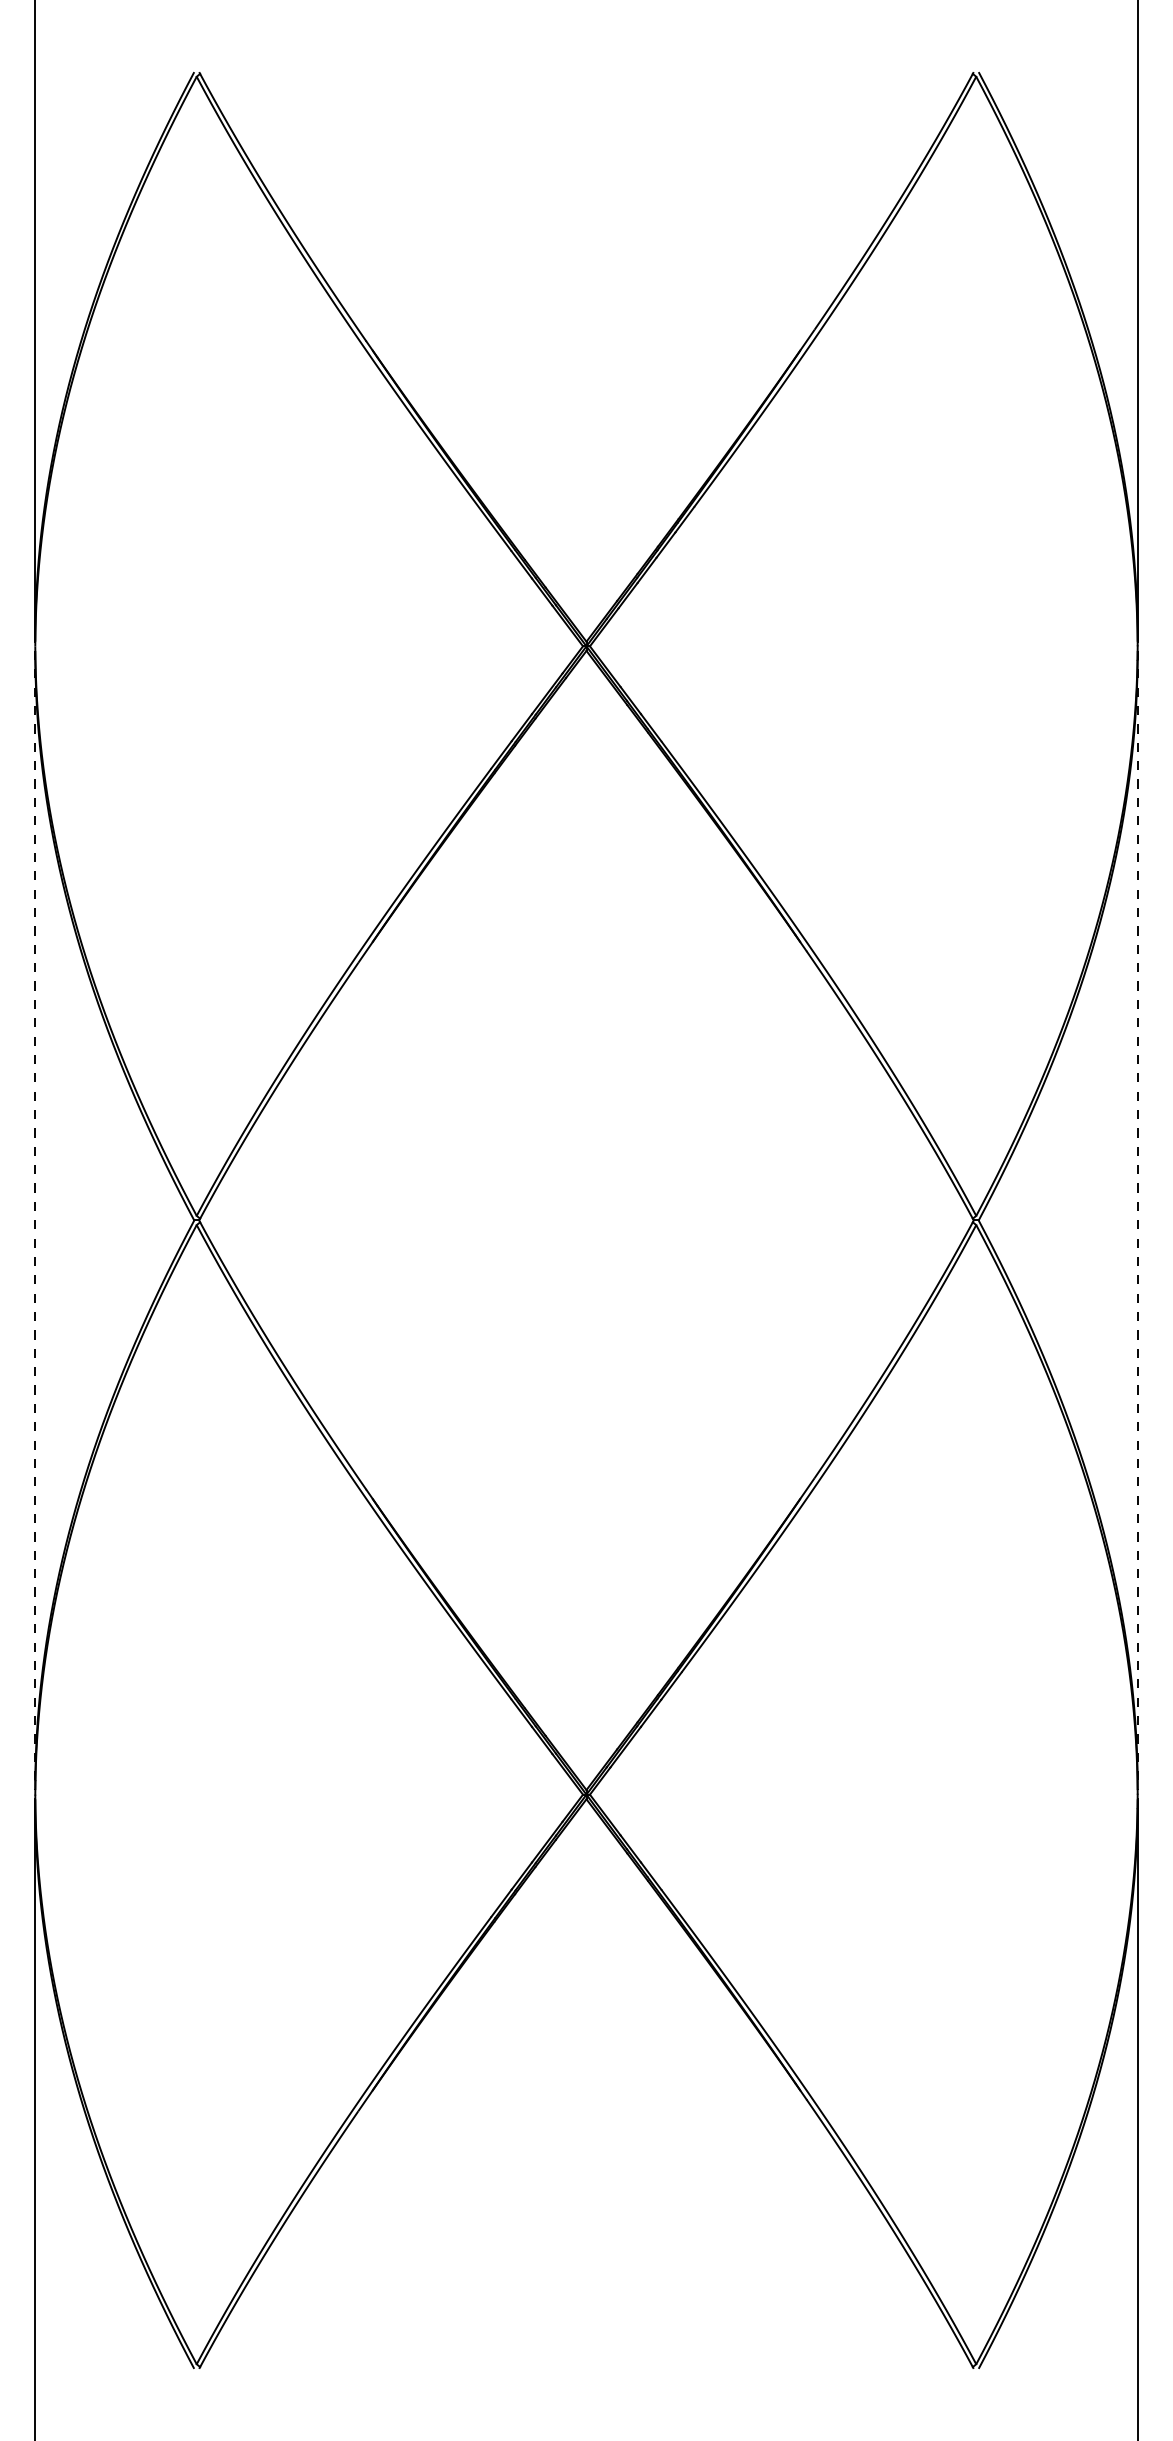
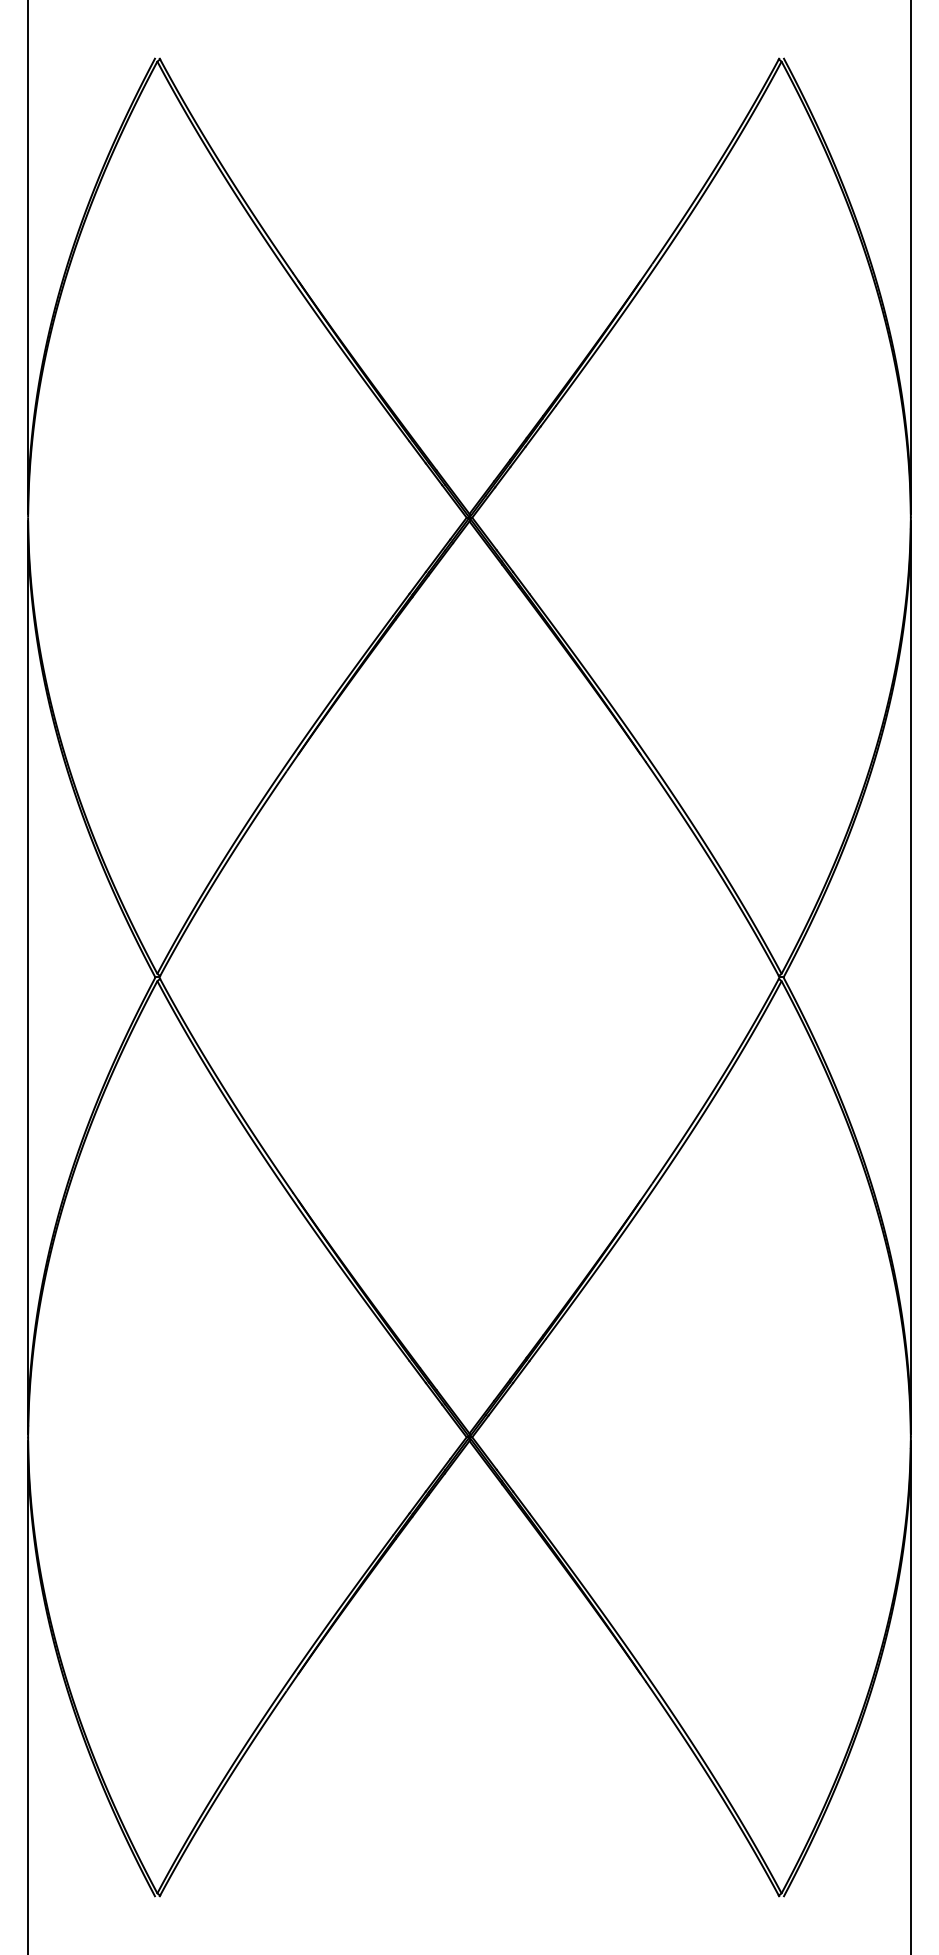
line: (35, 1220) -> (28, 977), dashed -> solid
line: (1137, 1220) -> (910, 977), dashed -> solid

